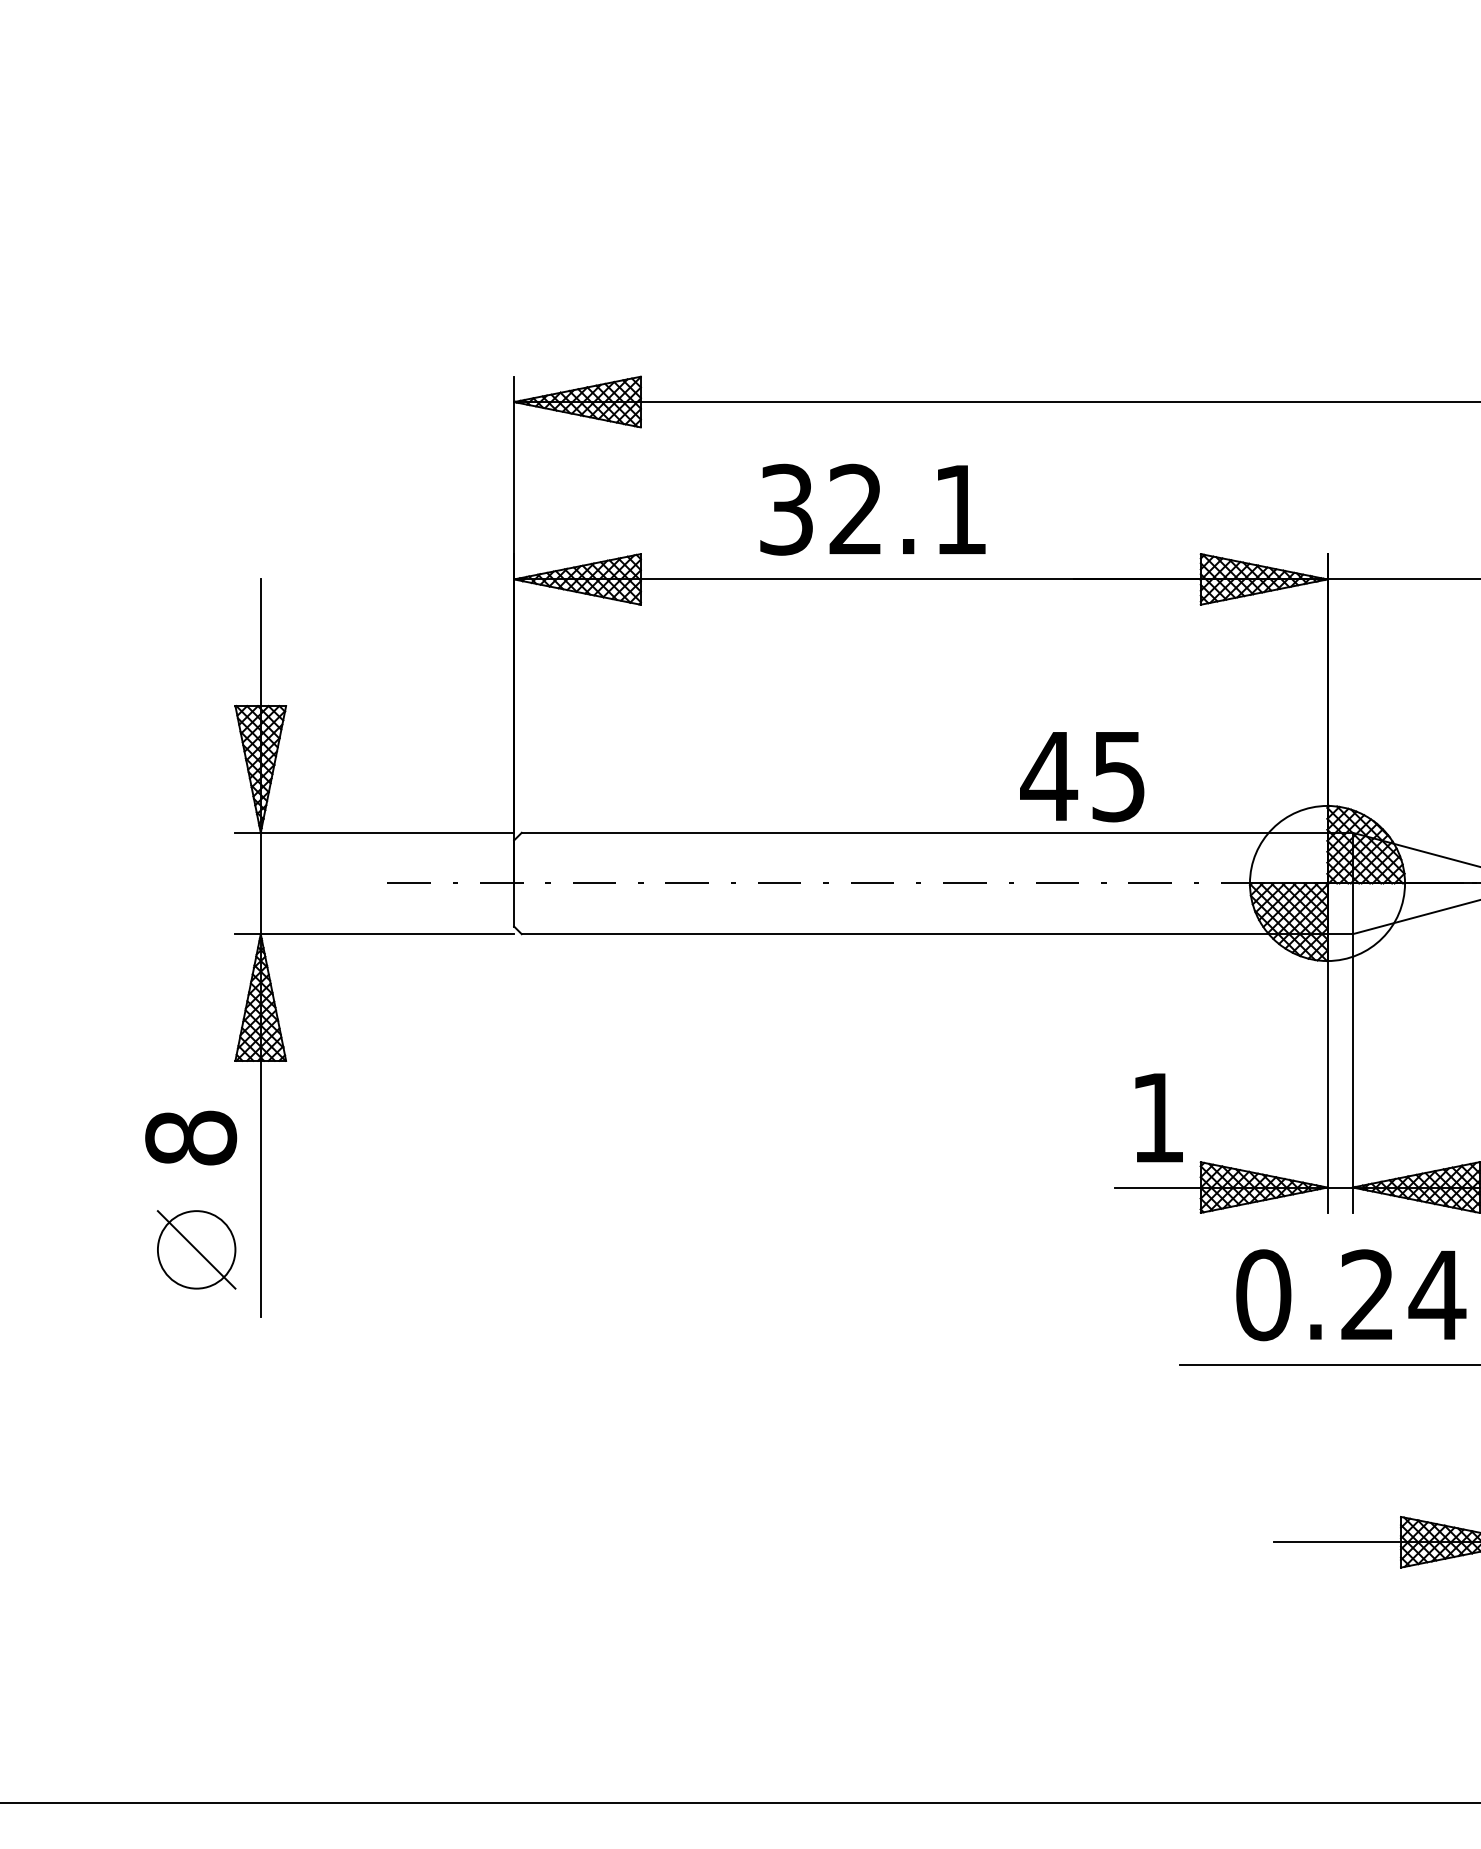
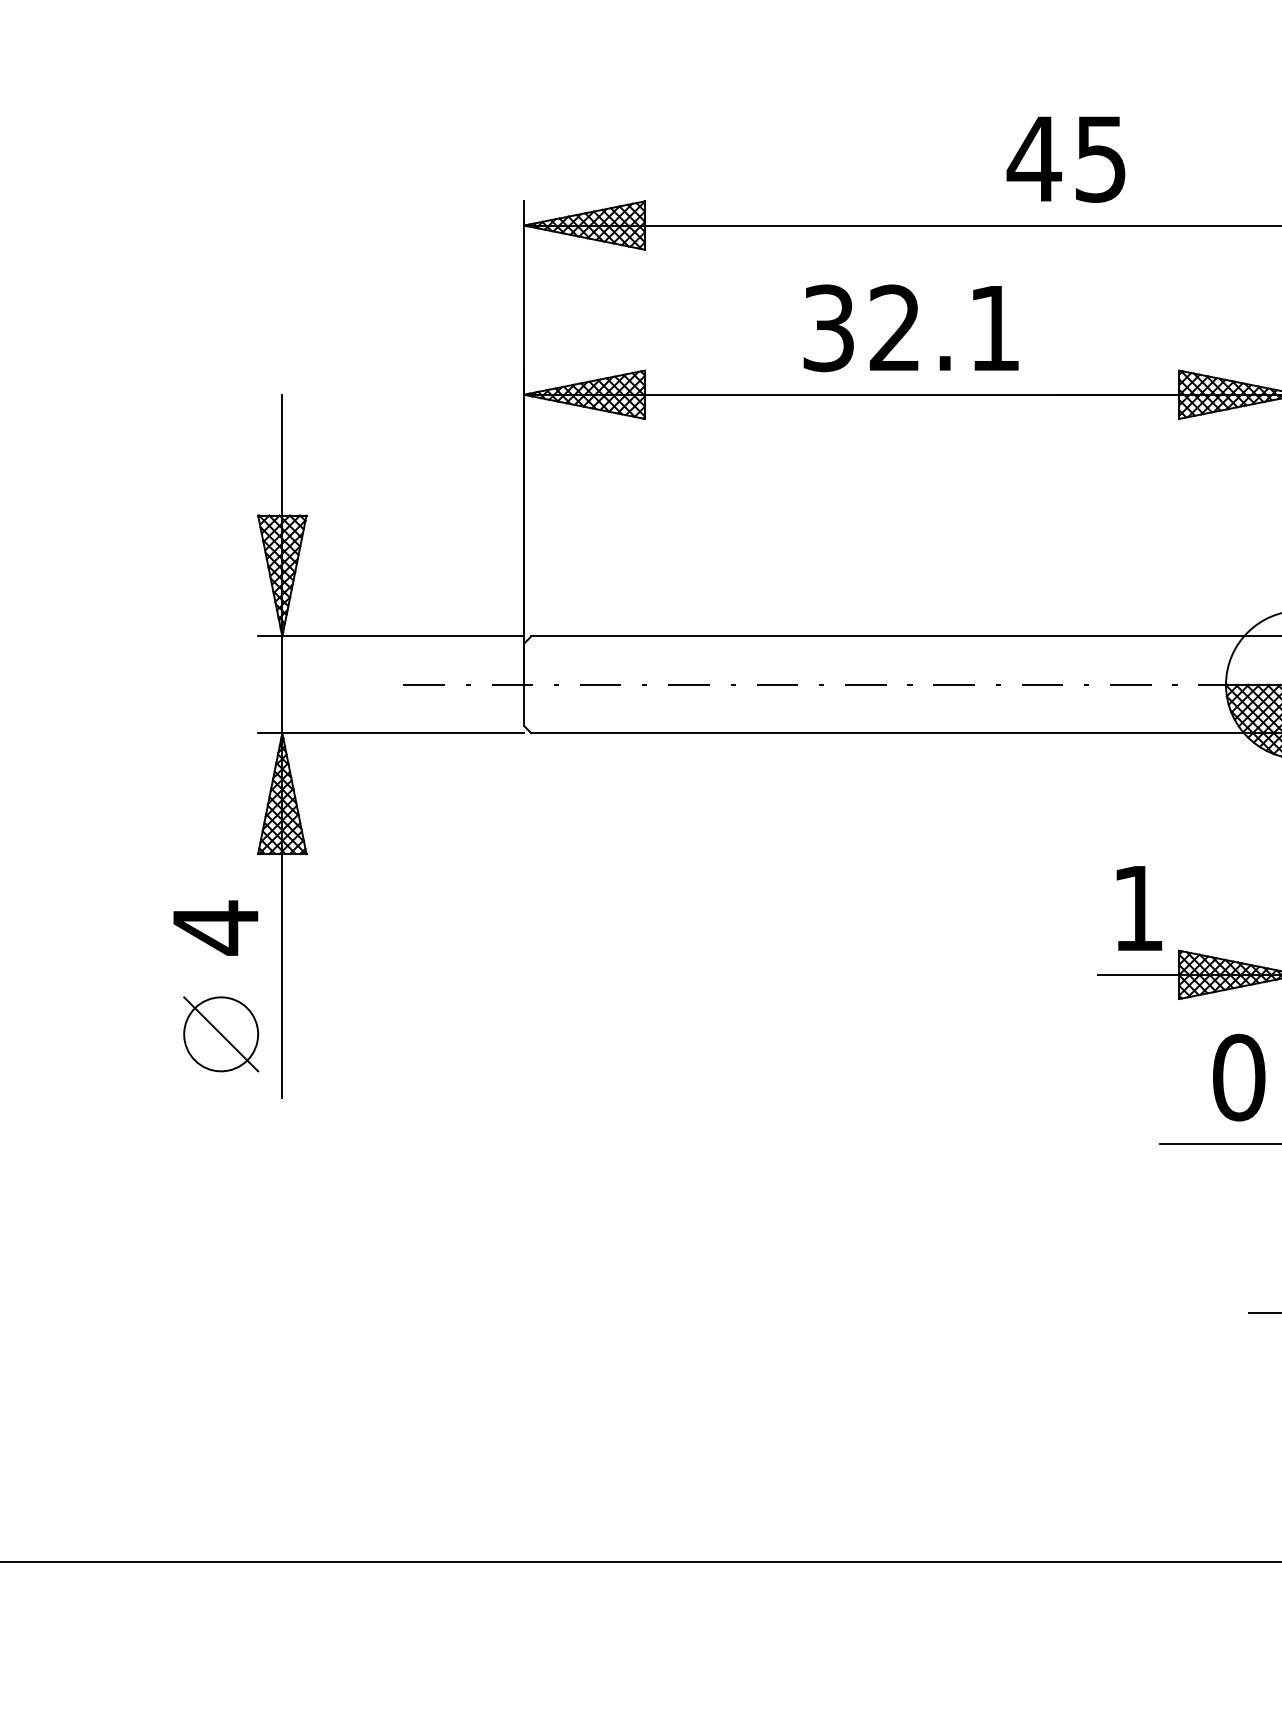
text: (872, 509) -> (910, 328), moved
text: (1082, 777) -> (1066, 160), moved
text: (191, 1138) -> (216, 928), 8 -> 4

